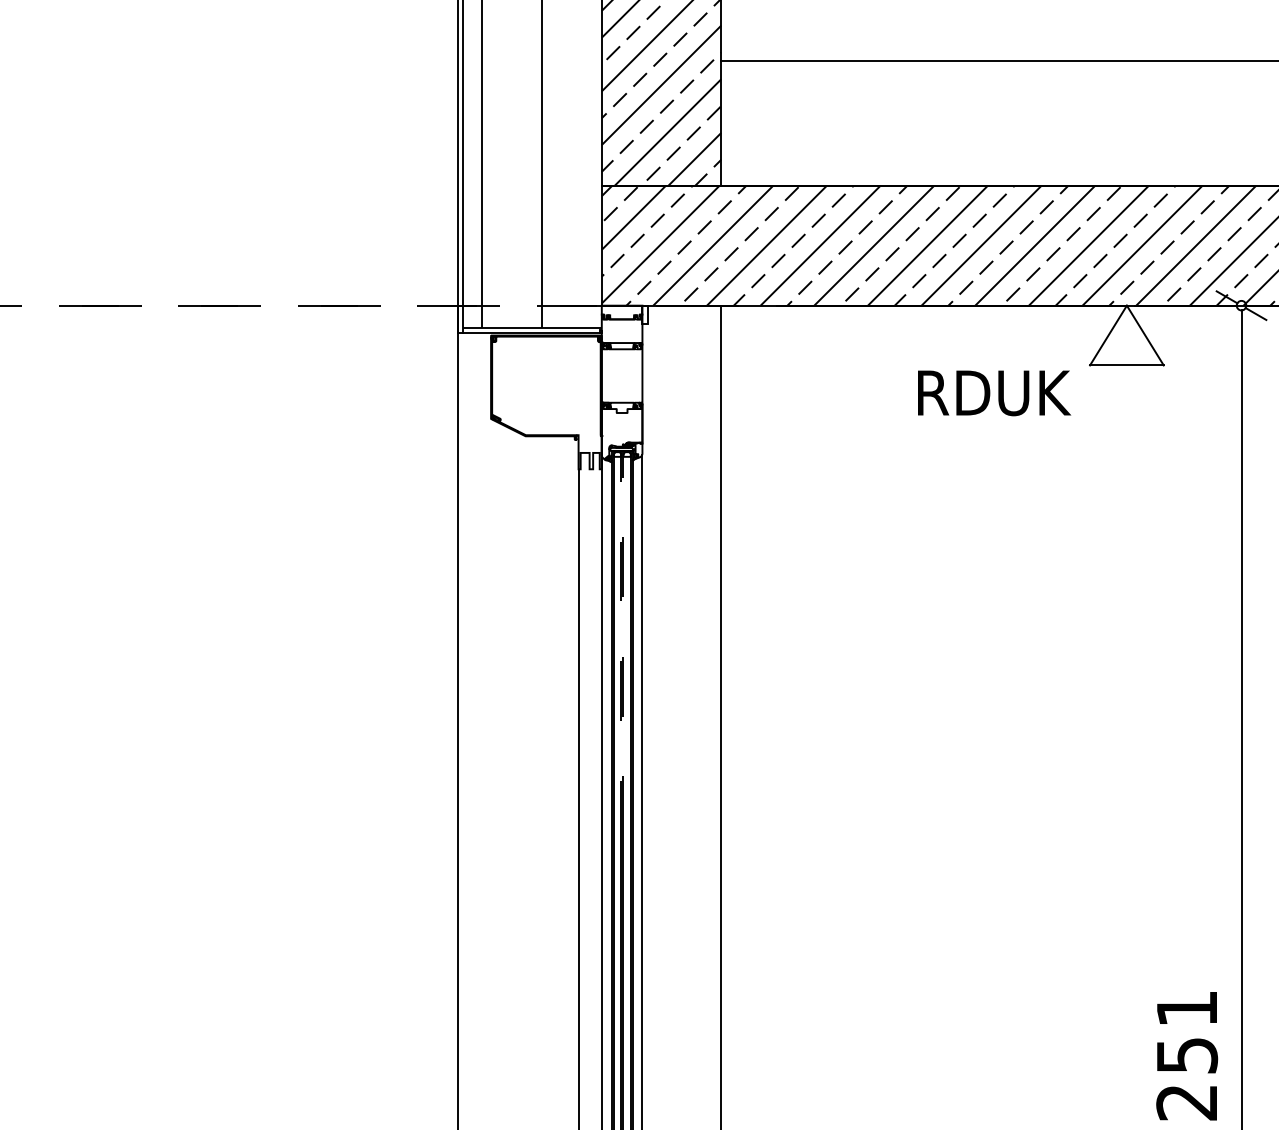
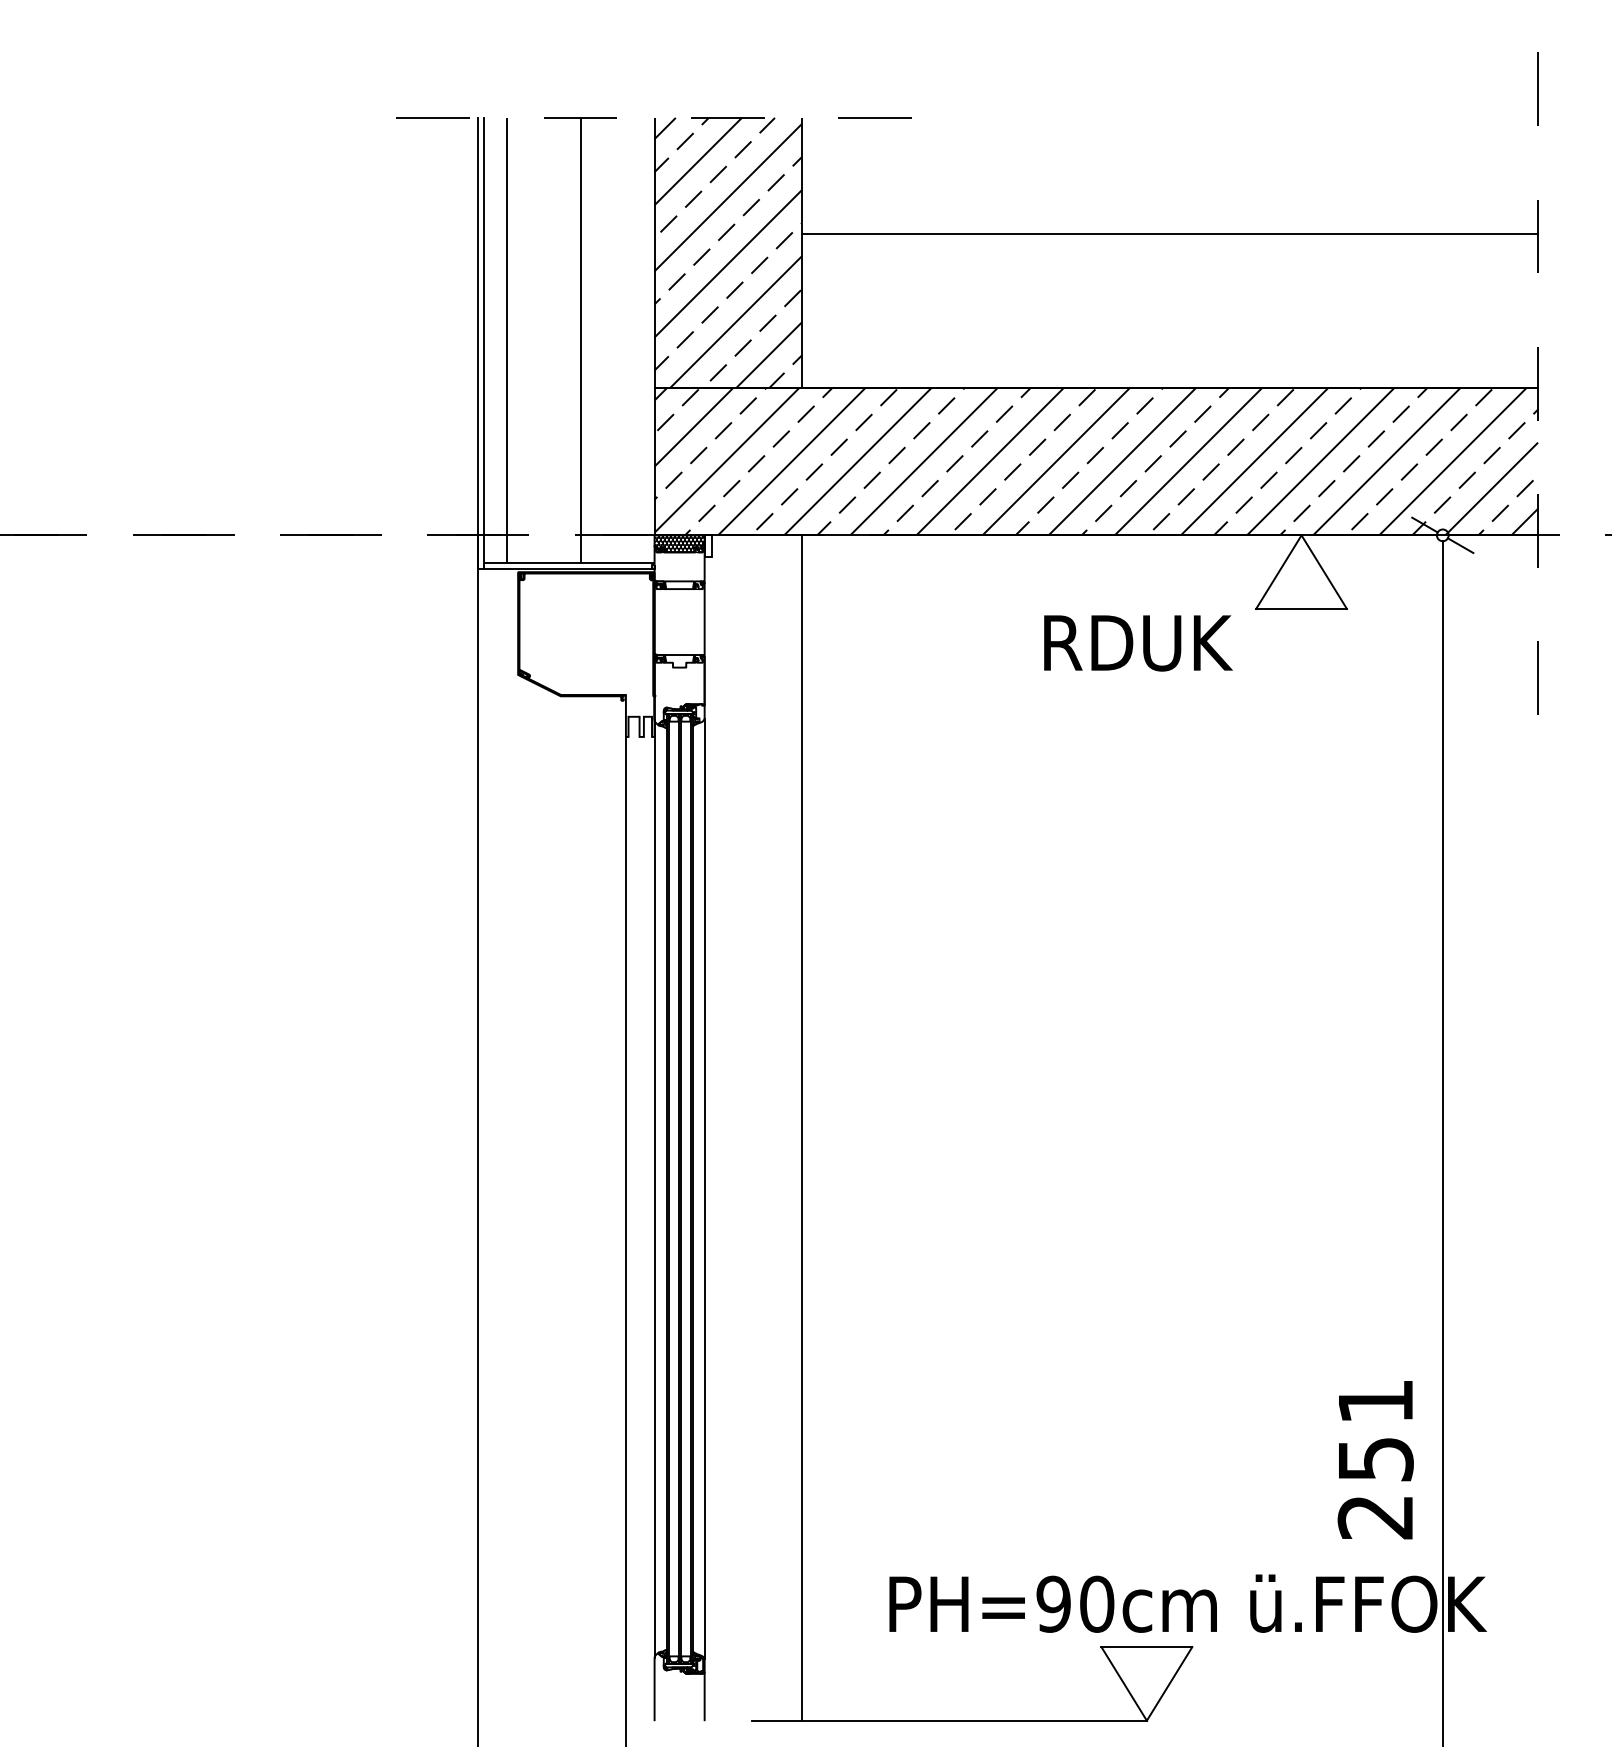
hatch: (622, 312) -> (679, 543), added
line: (622, 451) -> (679, 714), dashed -> solid

